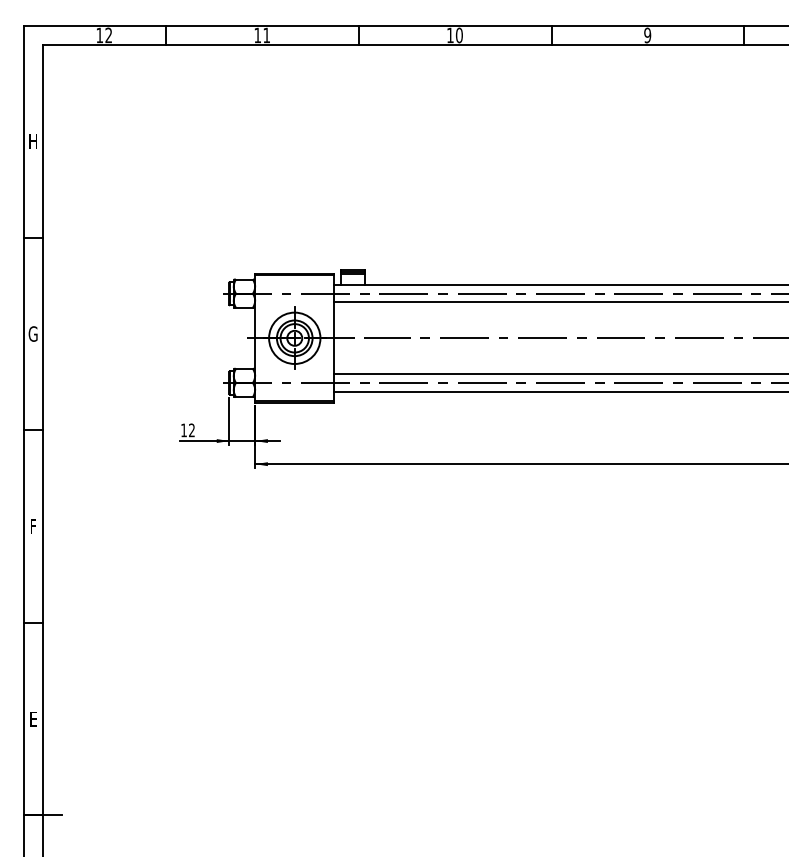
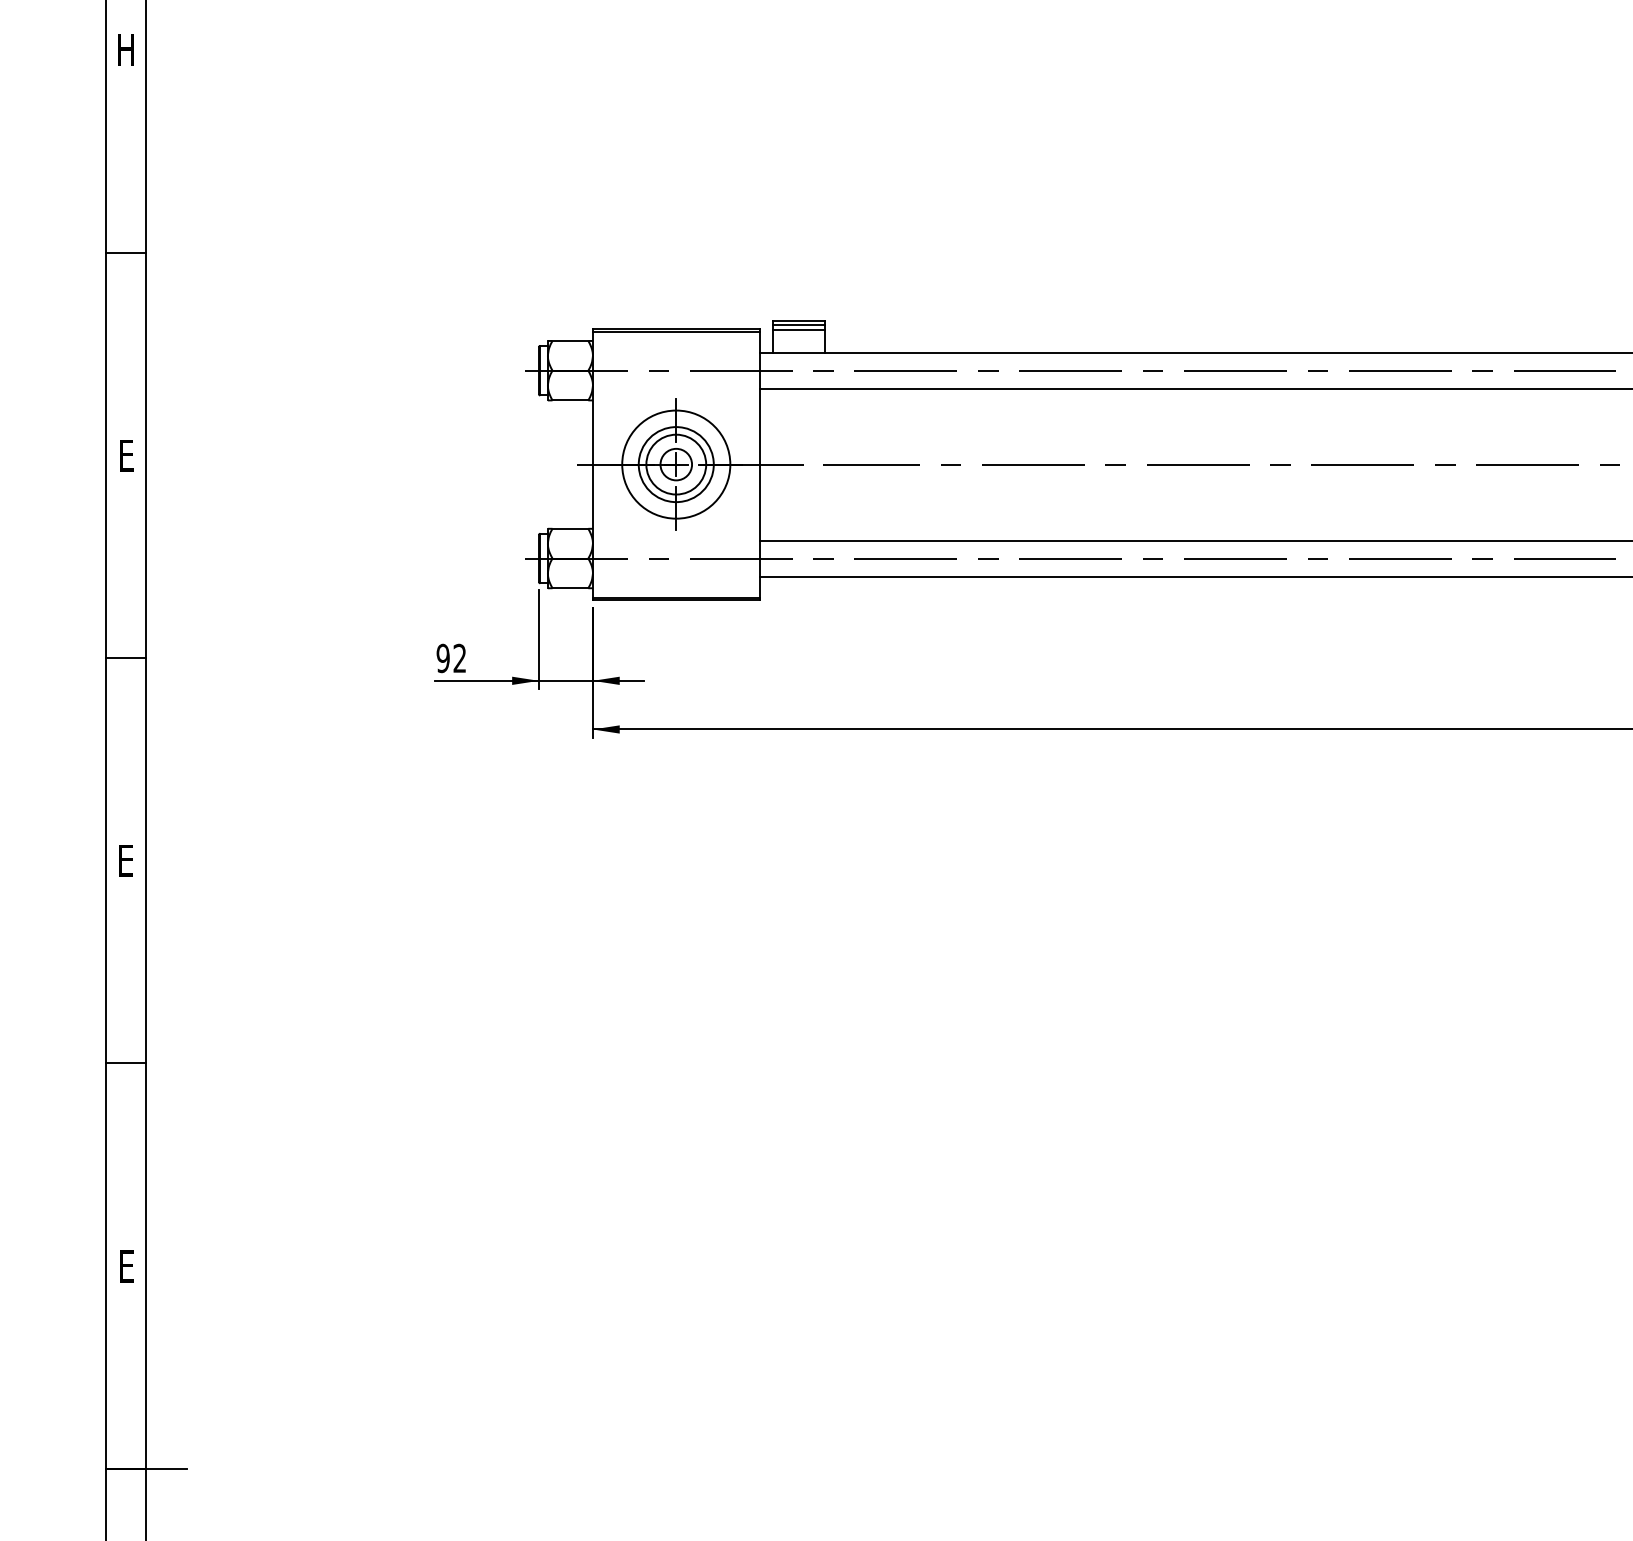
text: (32, 333) -> (124, 454), G -> E
text: (184, 430) -> (444, 658), 12 -> 92
text: (33, 526) -> (126, 860), F -> E

